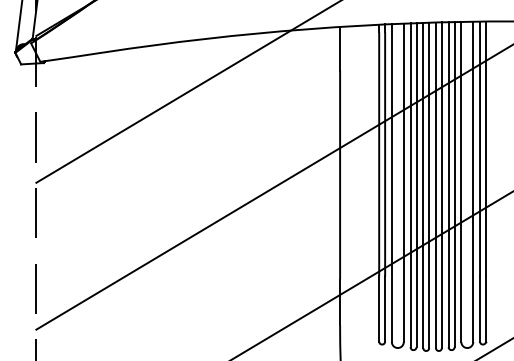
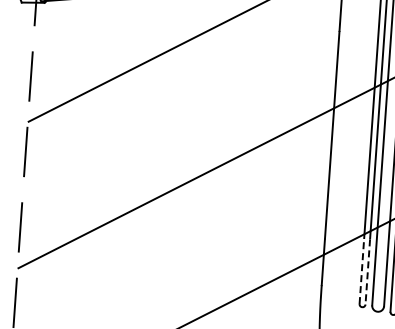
line: (379, 308) -> (362, 271), solid -> dashed
line: (385, 308) -> (368, 271), solid -> dashed

